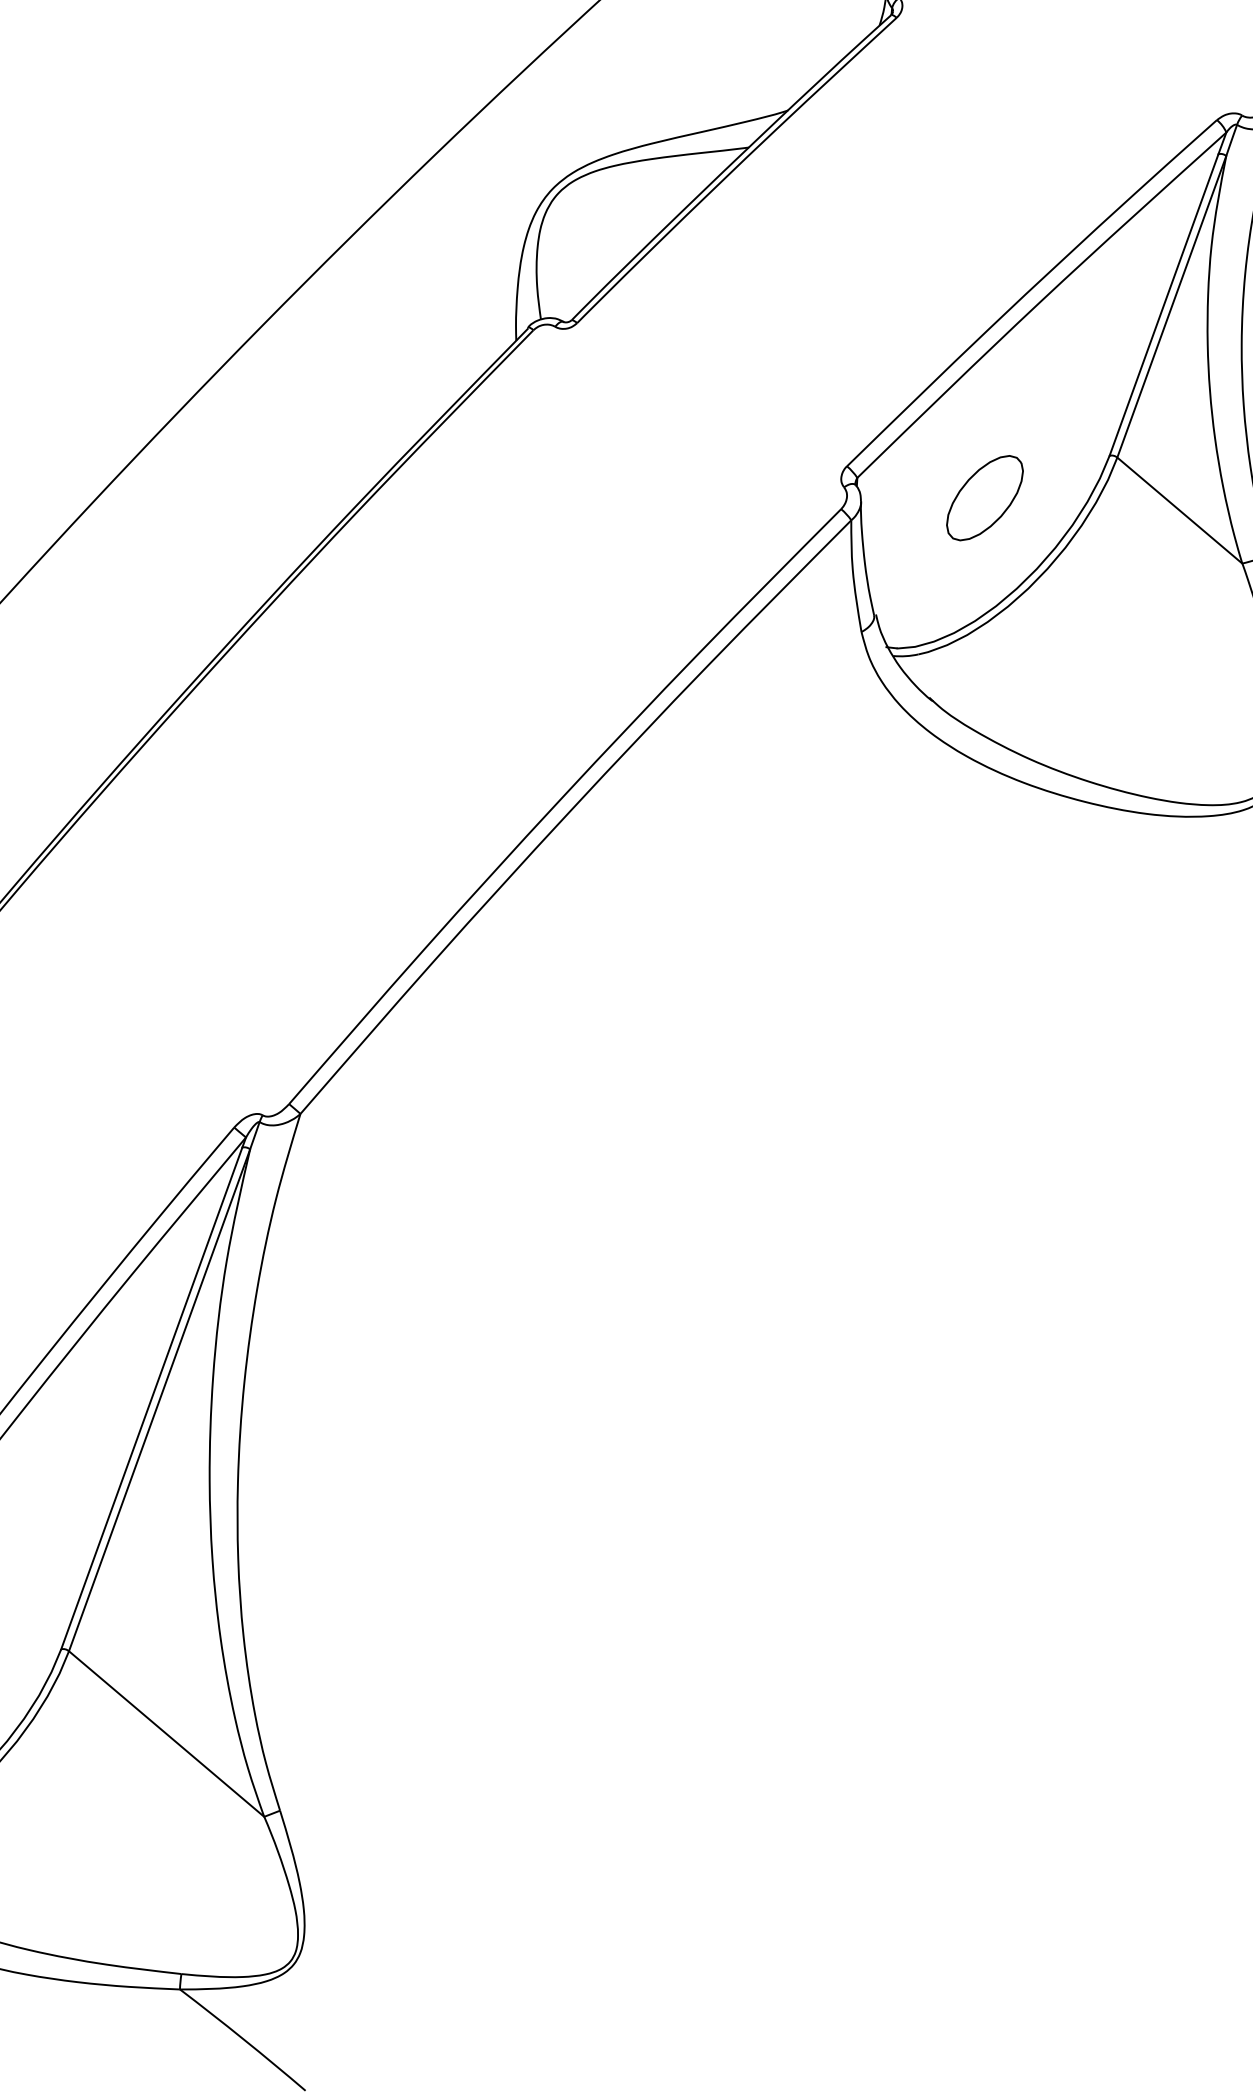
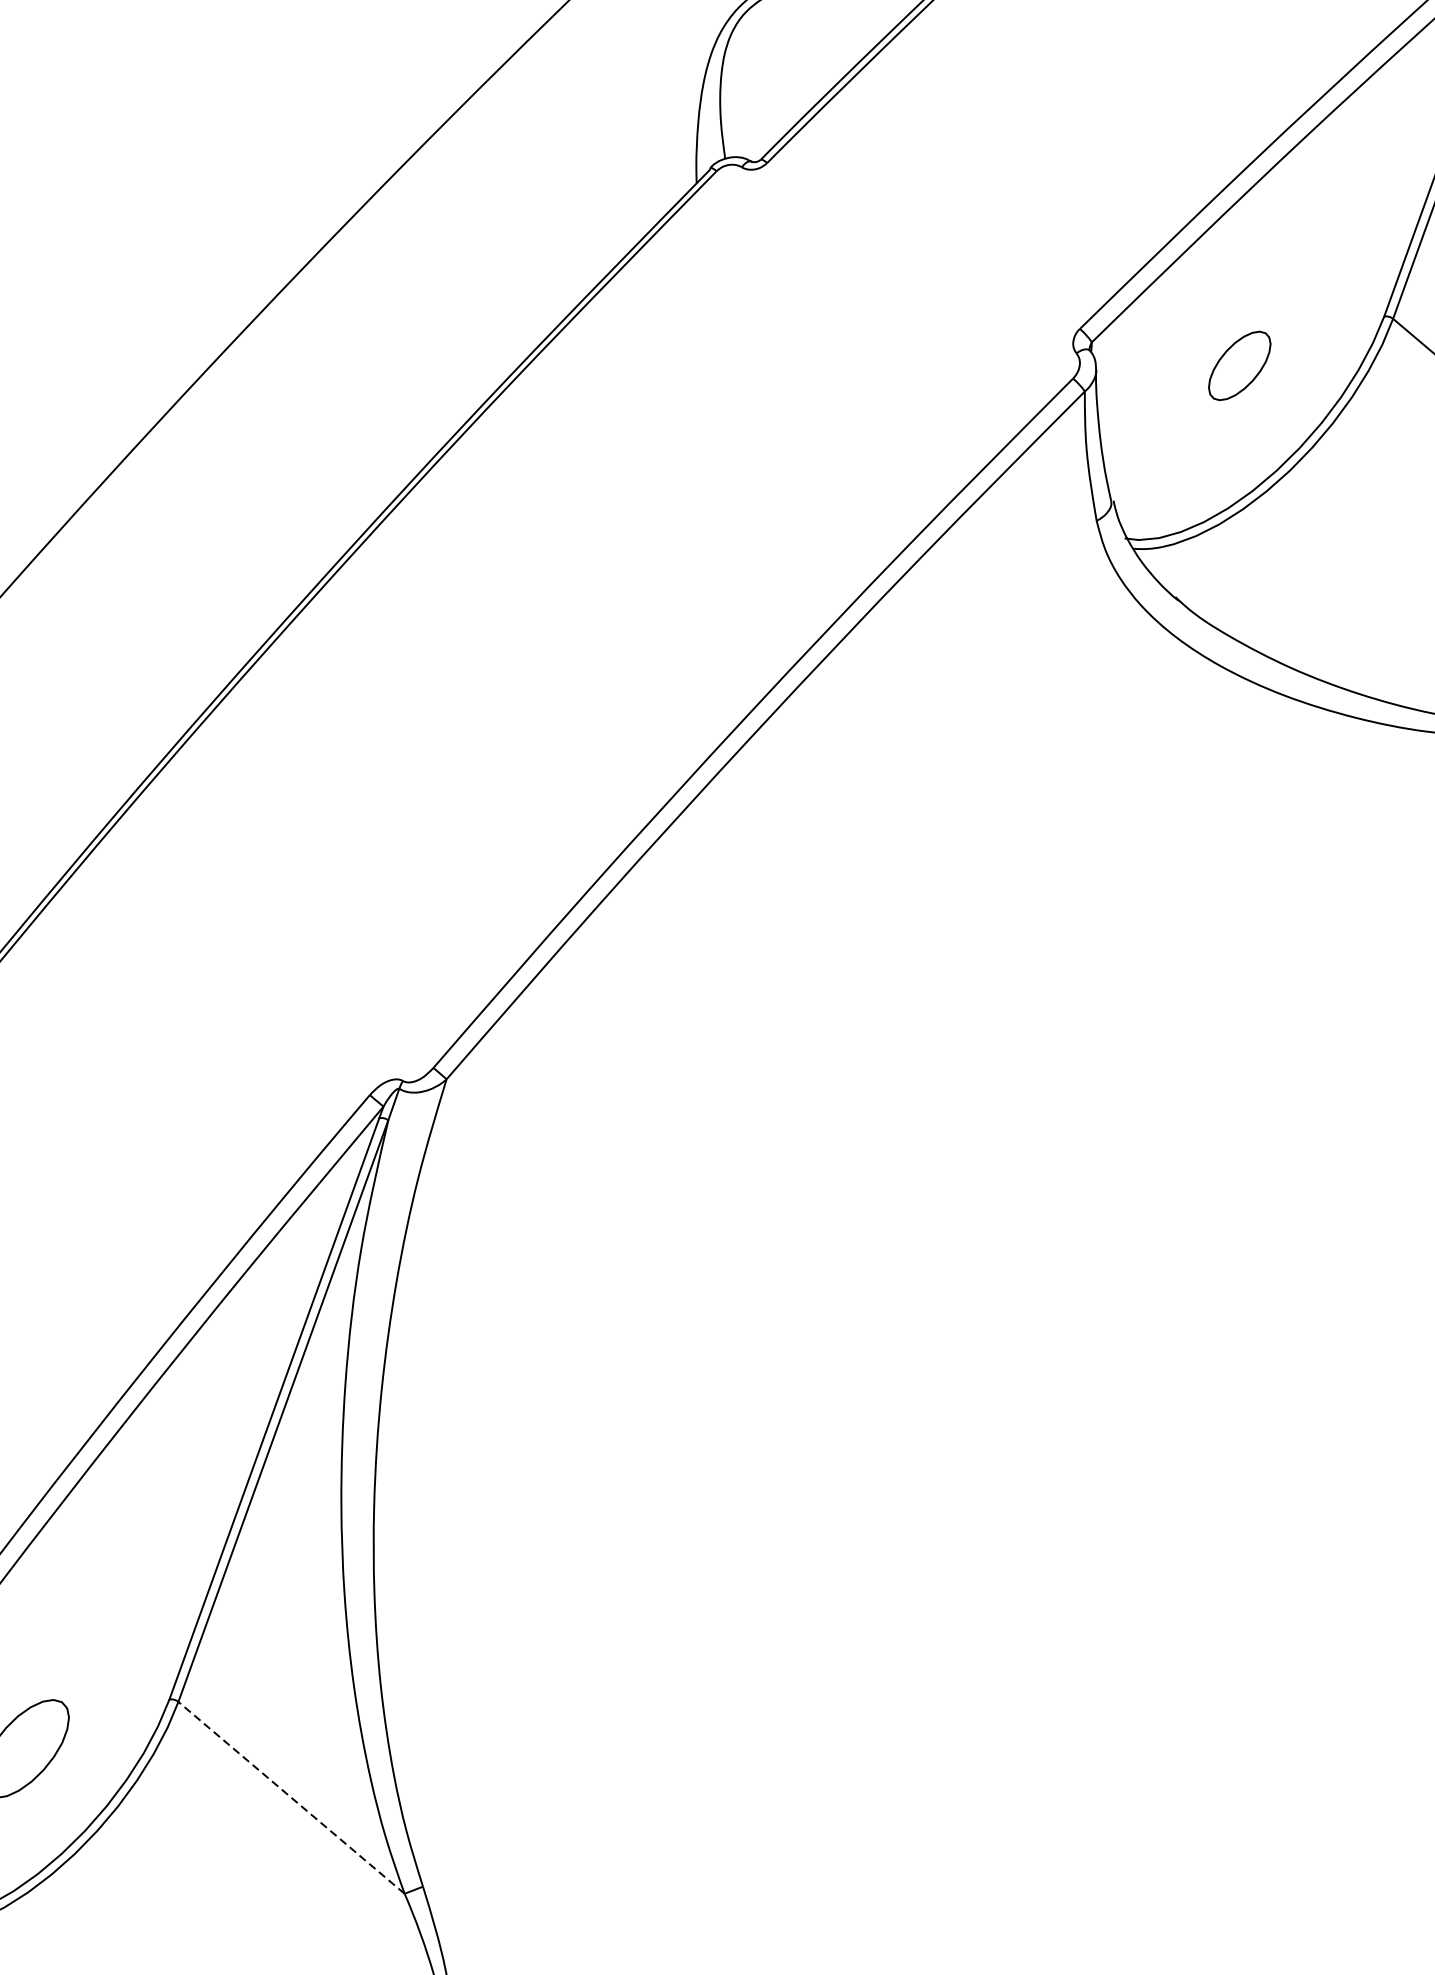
part: (984, 498) -> (1239, 366), size x0.7
line: (166, 1734) -> (291, 1798), solid -> dashed

